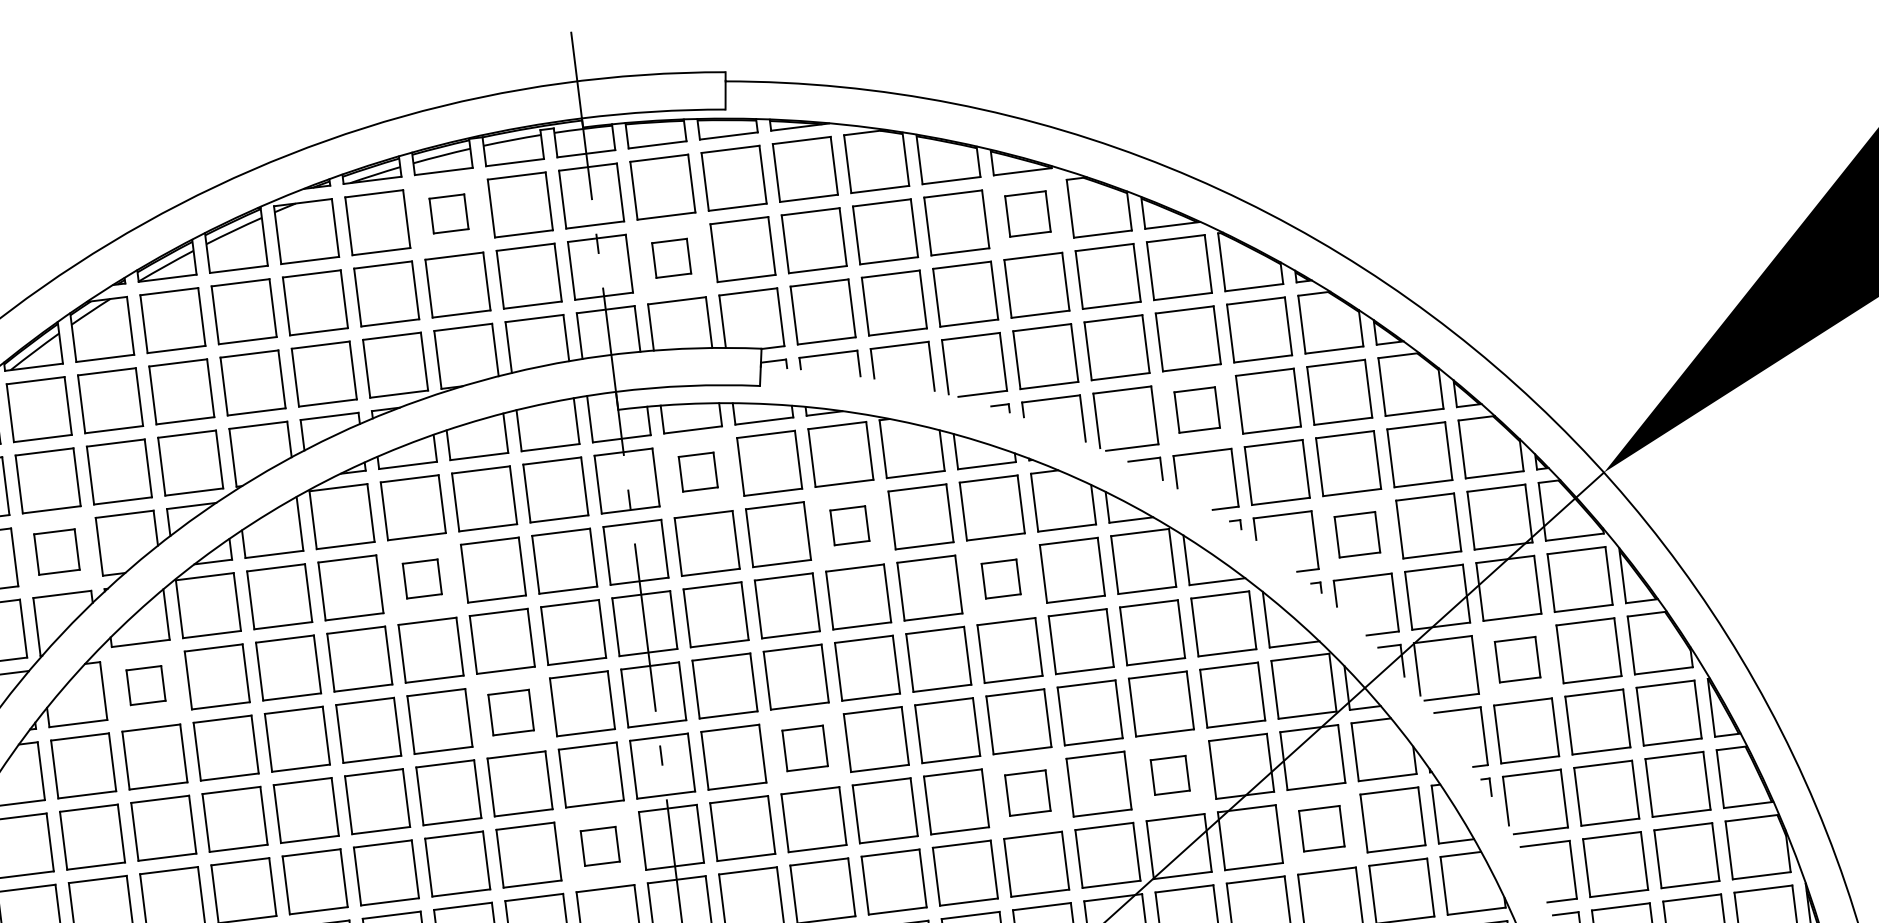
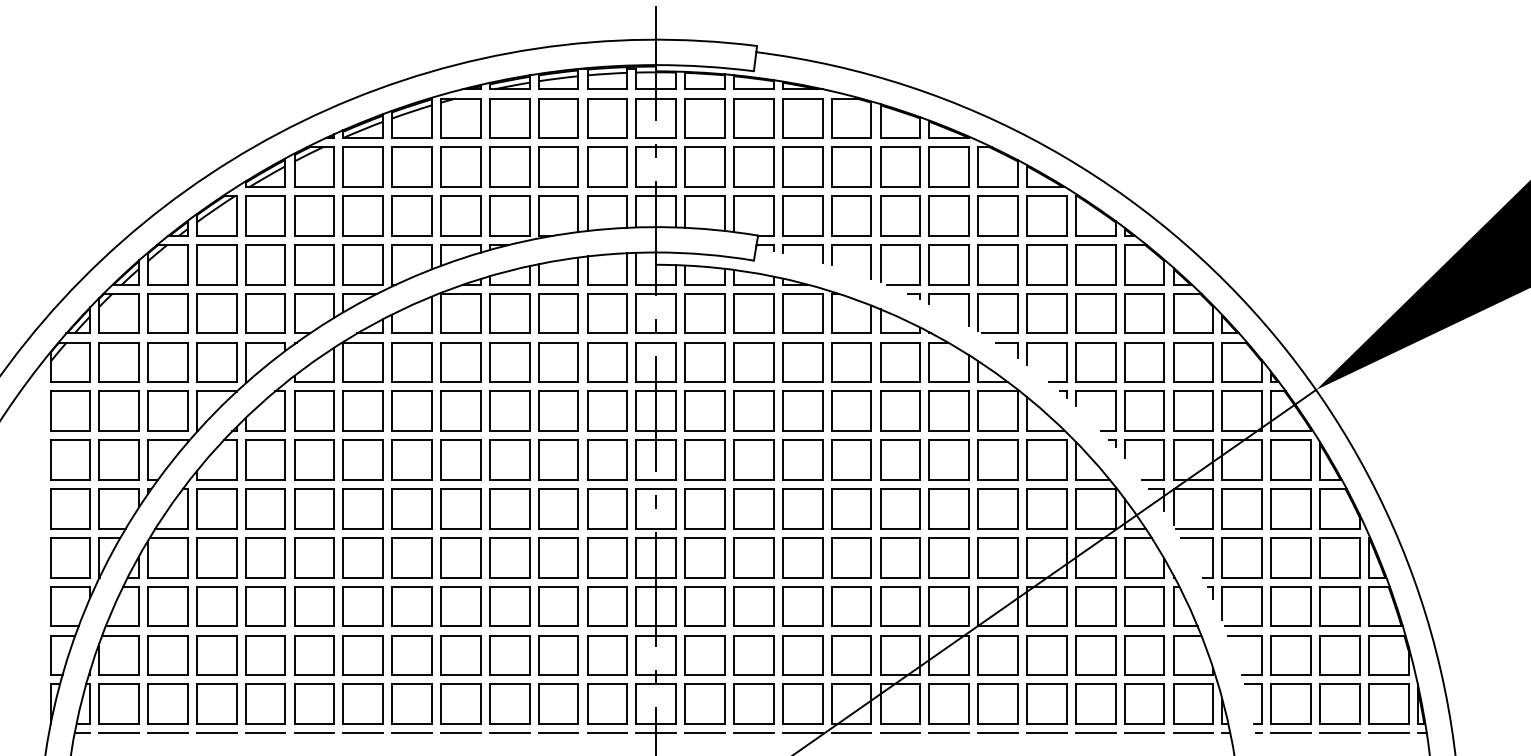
part: (1026, 213) -> (948, 166), size x1.43
part: (448, 214) -> (558, 118), size x1.67
part: (670, 257) -> (704, 166), size x1.67
part: (1196, 409) -> (1046, 313), size x1.43
part: (697, 472) -> (704, 313), size x1.67
part: (849, 525) -> (802, 362), size x1.67
part: (1357, 533) -> (1144, 410), size x1.43
part: (56, 551) -> (265, 313), size x1.43
part: (1001, 578) -> (900, 410), size x1.67
part: (421, 579) -> (509, 362), size x1.67
part: (1516, 659) -> (1241, 508), size x1.43
part: (145, 684) -> (314, 410), size x1.67
part: (510, 711) -> (558, 459), size x1.43
part: (804, 747) -> (753, 508), size x1.43
part: (1169, 774) -> (997, 557), size x1.67
part: (1027, 792) -> (900, 557), size x1.43
part: (1321, 828) -> (1095, 606), size x1.43
part: (600, 845) -> (607, 557), size x1.67

